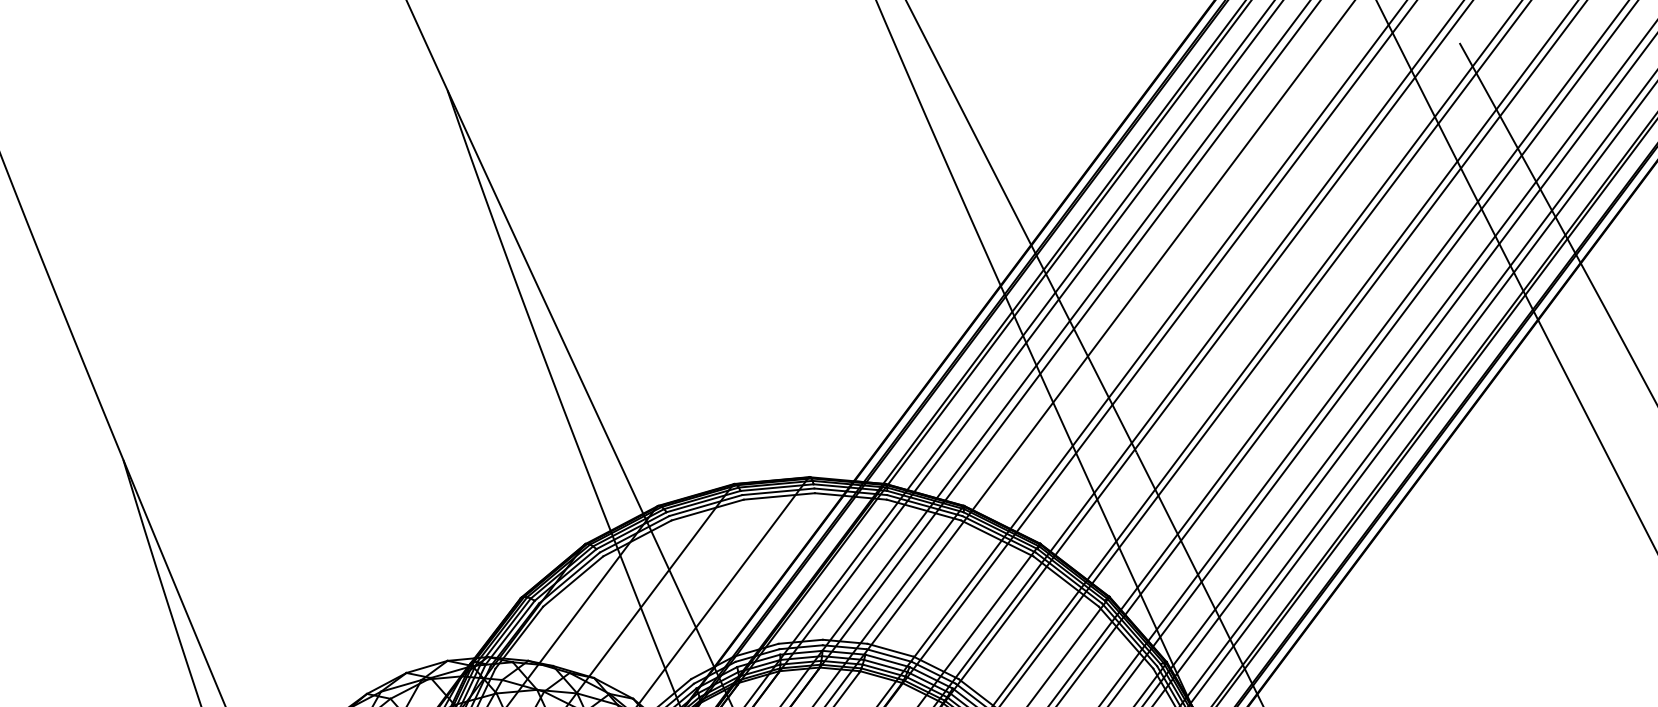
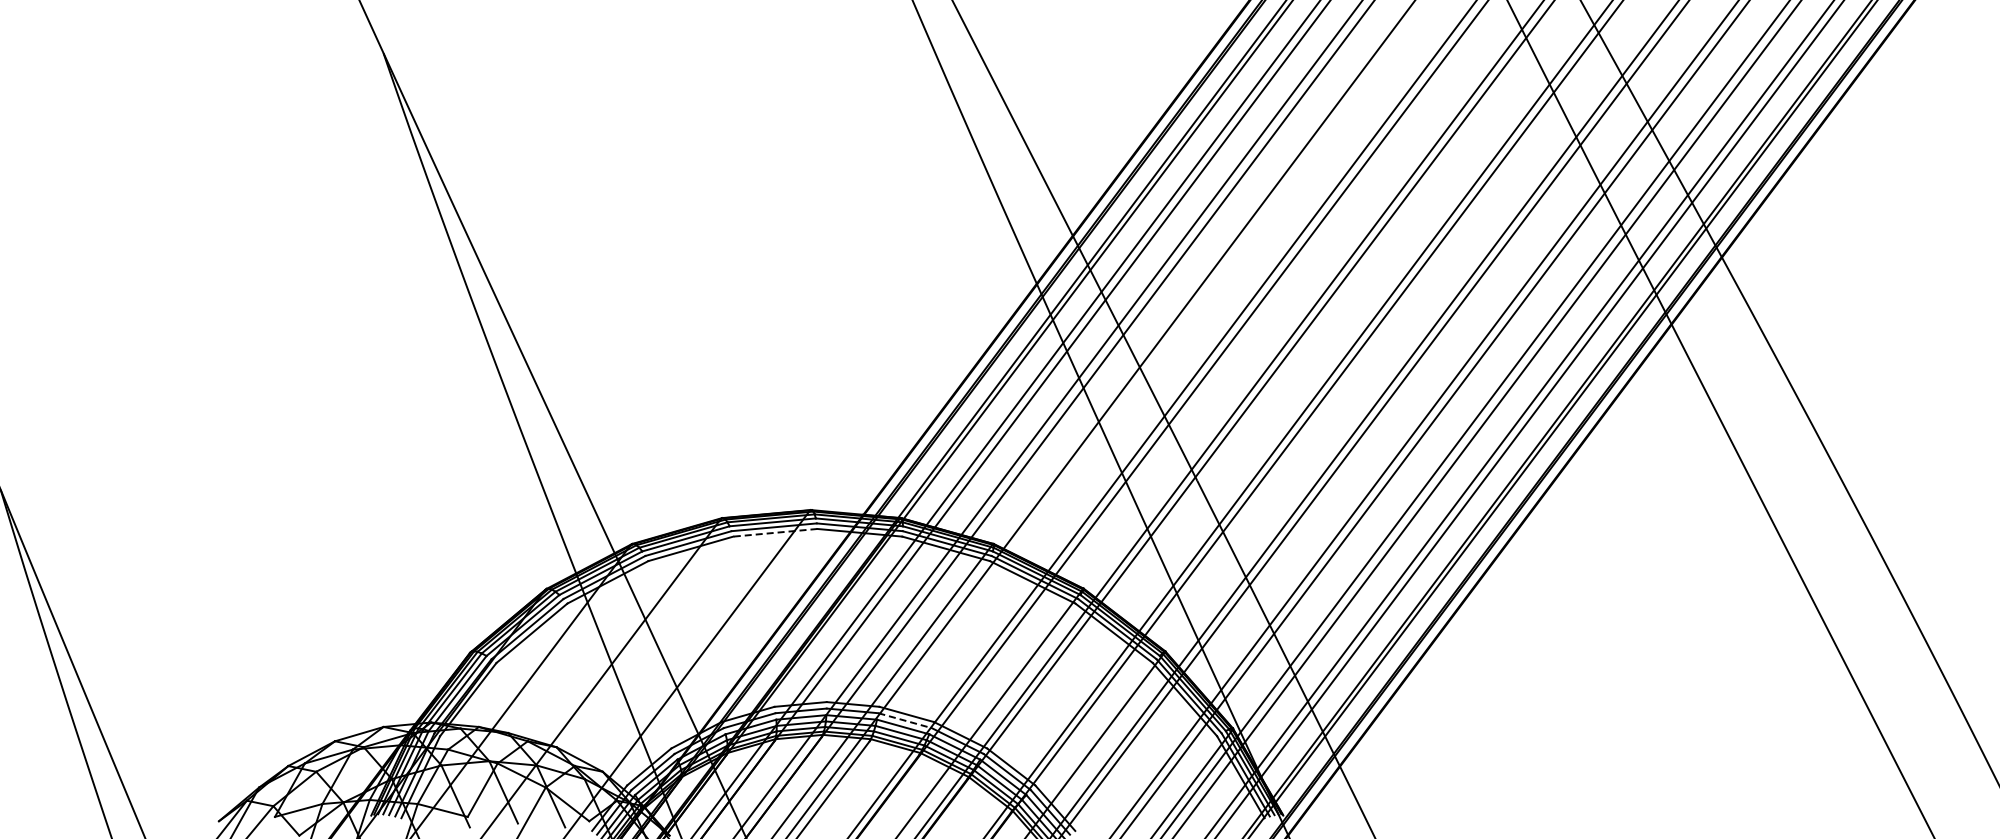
line: (778, 496) -> (774, 532), solid -> dashed
line: (889, 655) -> (905, 720), solid -> dashed

